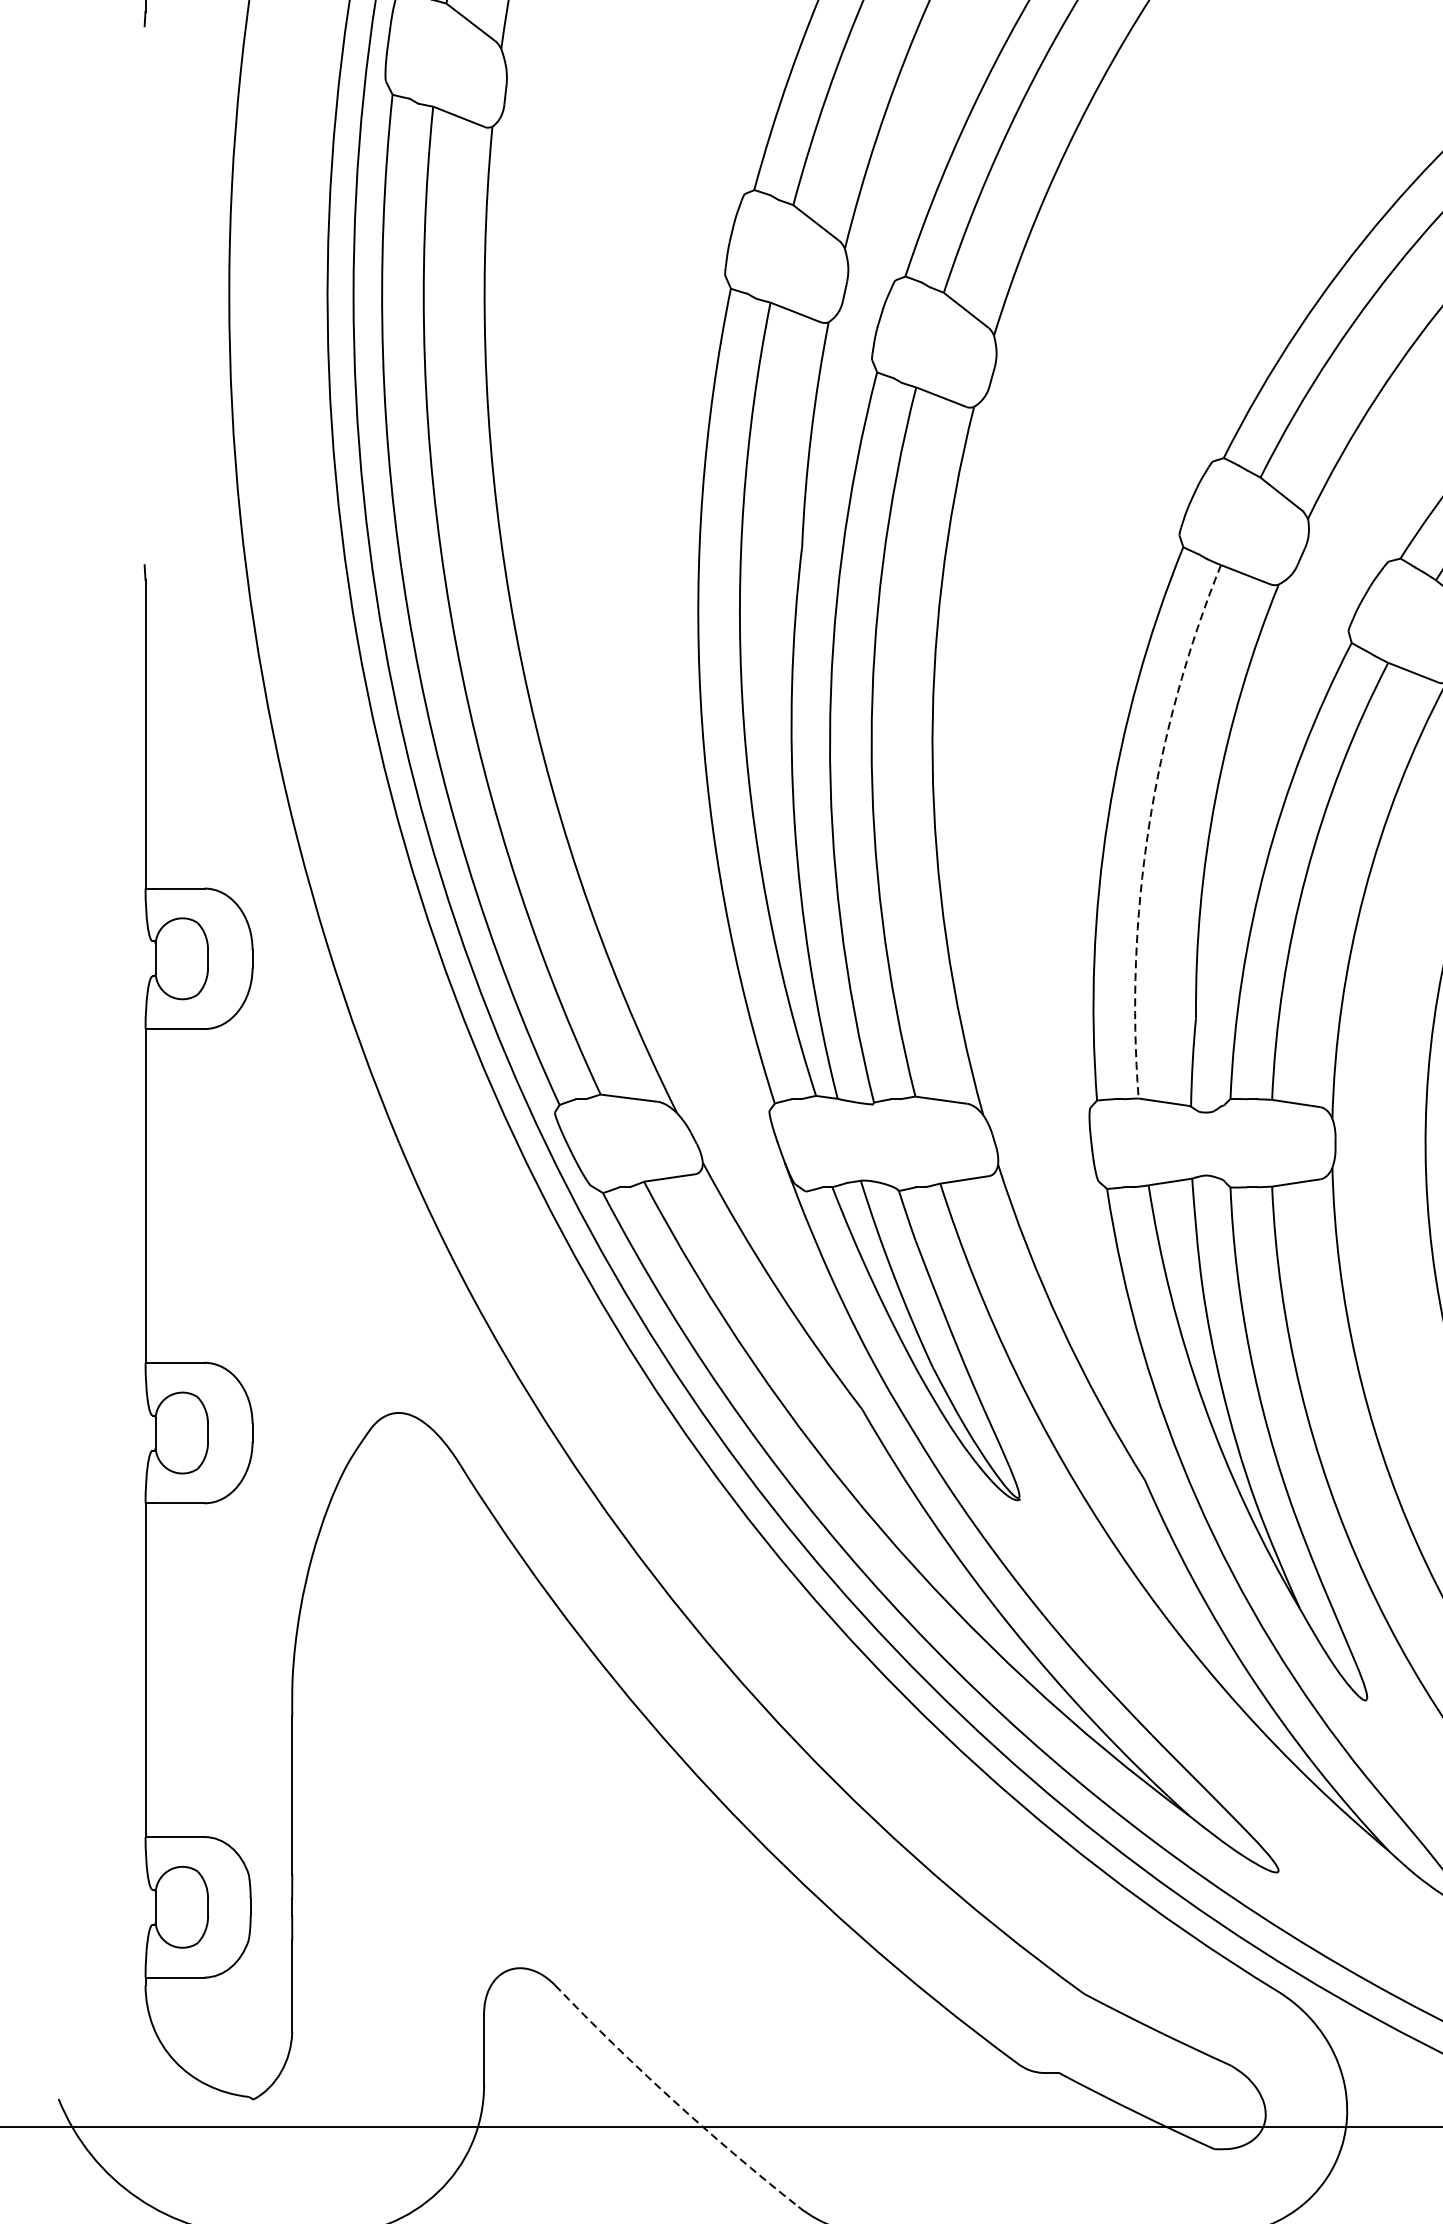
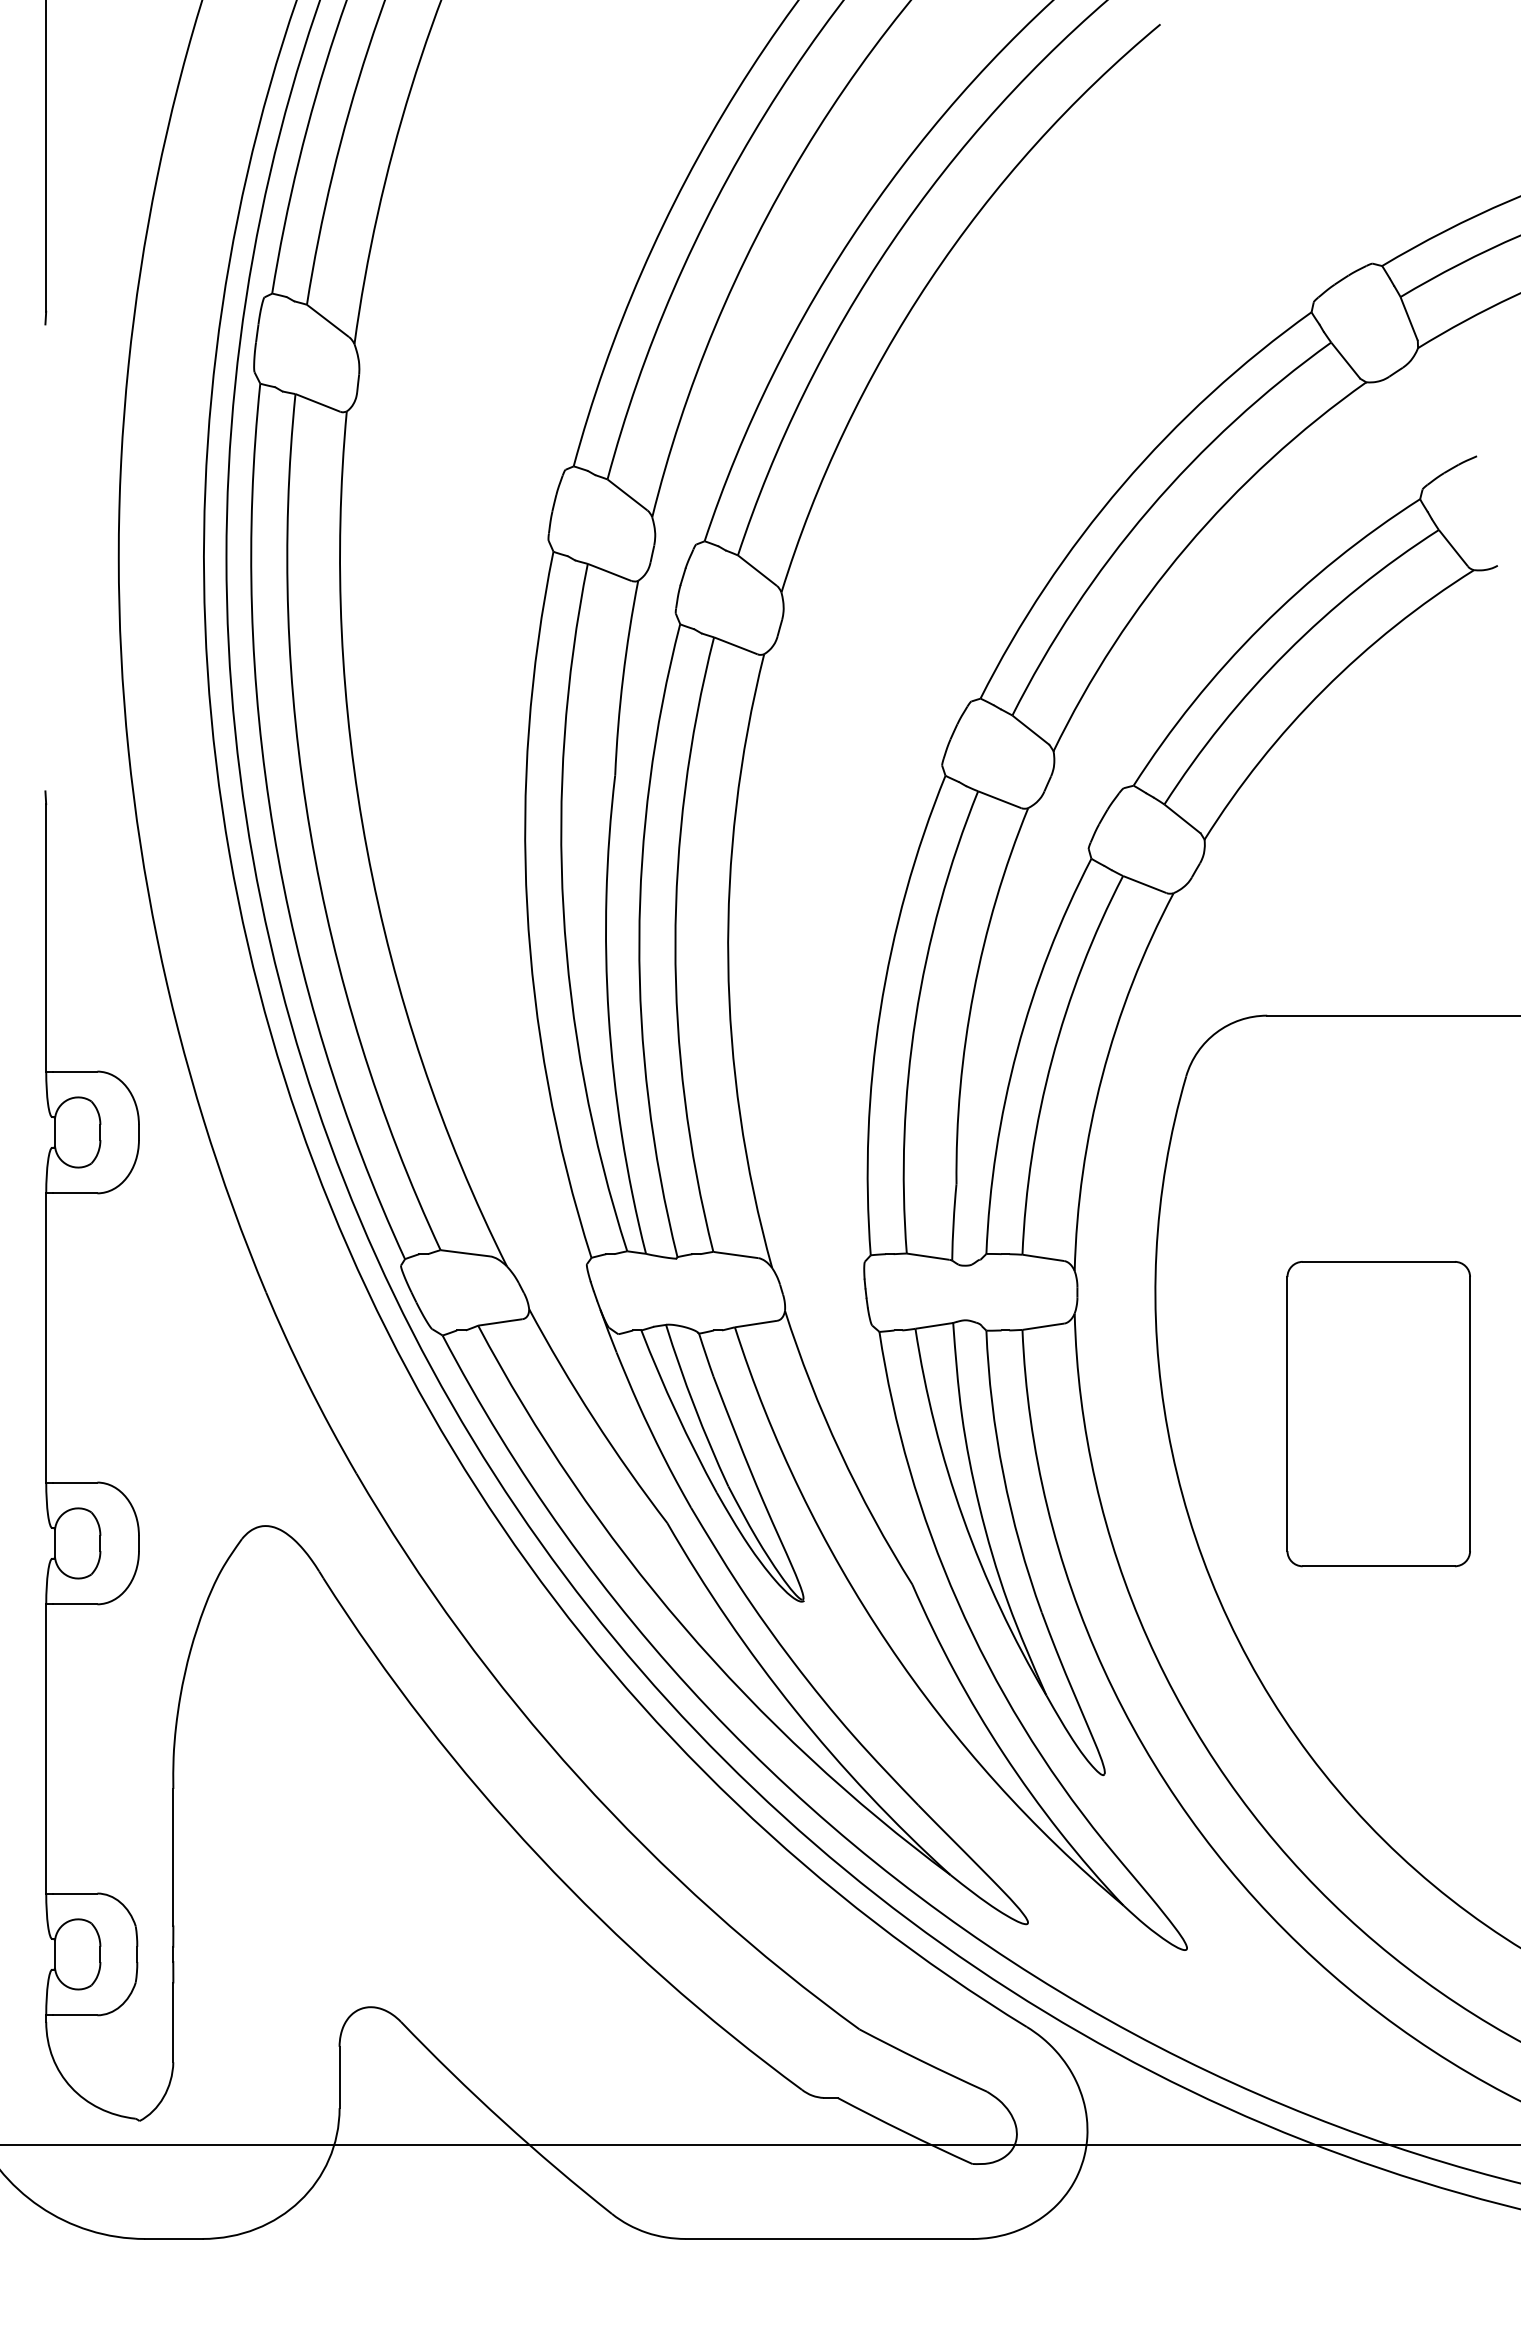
arc: (1148, 827) -> (915, 1018), dashed -> solid
arc: (673, 2100) -> (503, 2121), dashed -> solid

